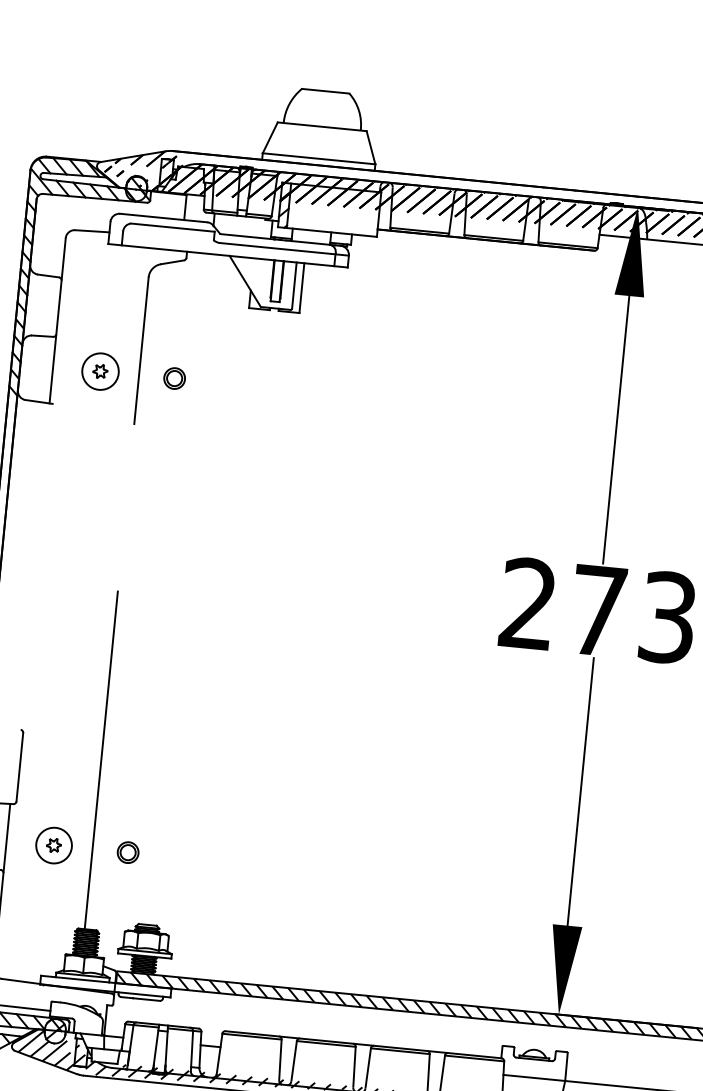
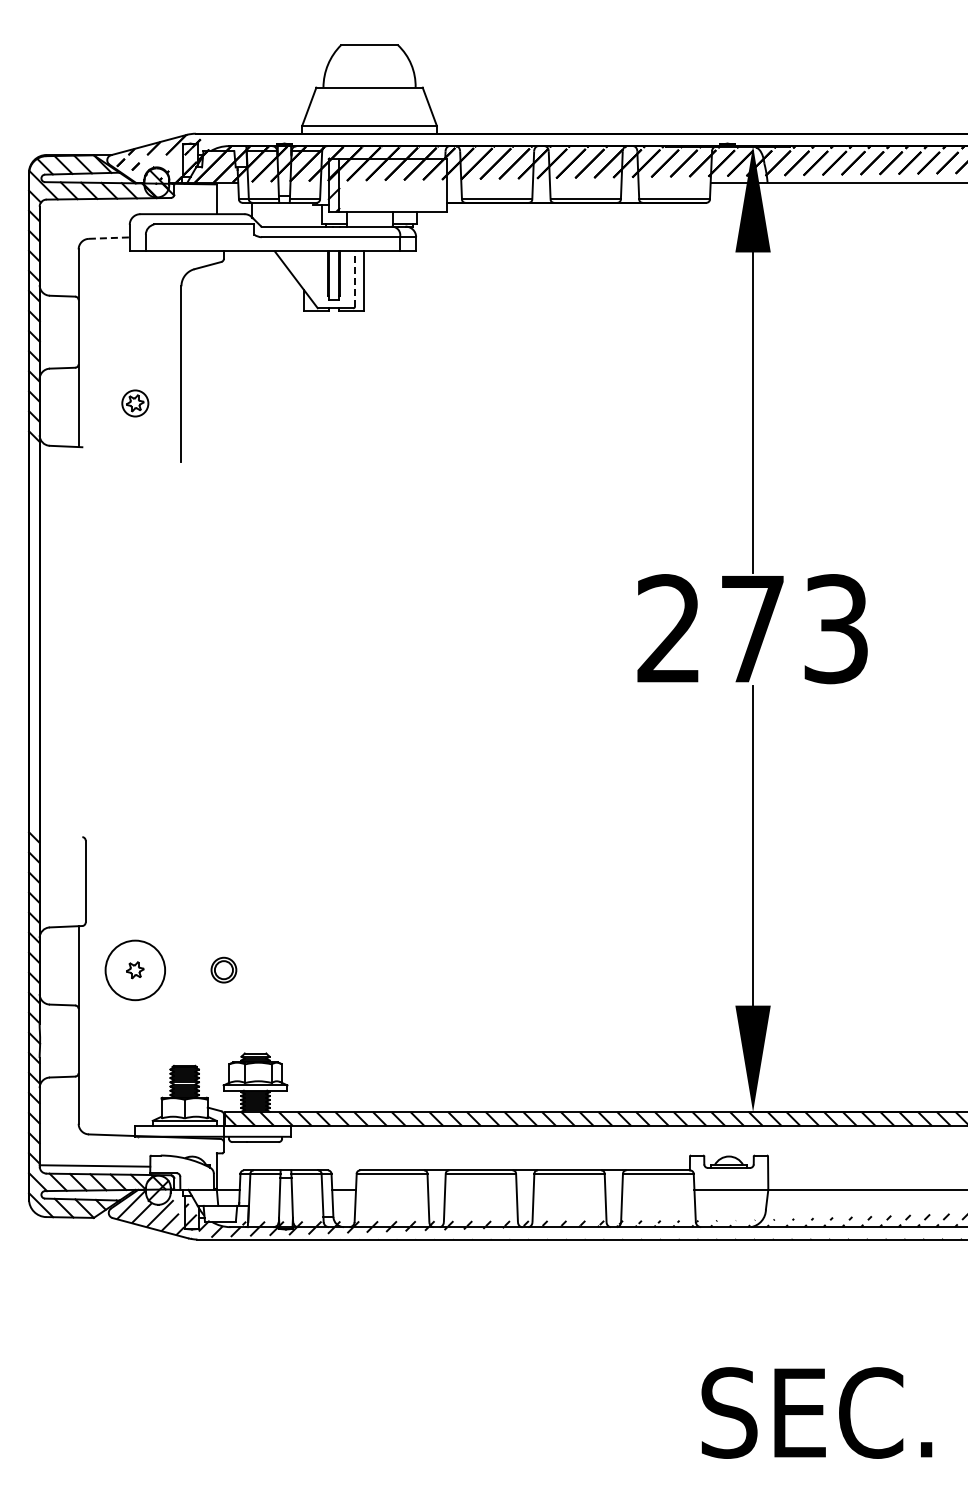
line: (92, 231) -> (109, 238), solid -> dashed
line: (294, 285) -> (355, 278), solid -> dashed
circle: (100, 371) -> (135, 403), size x0.6
part: (174, 378) -> (223, 402), removed
line: (101, 759) -> (181, 863), removed
circle: (54, 845) -> (135, 970), size x1.4

